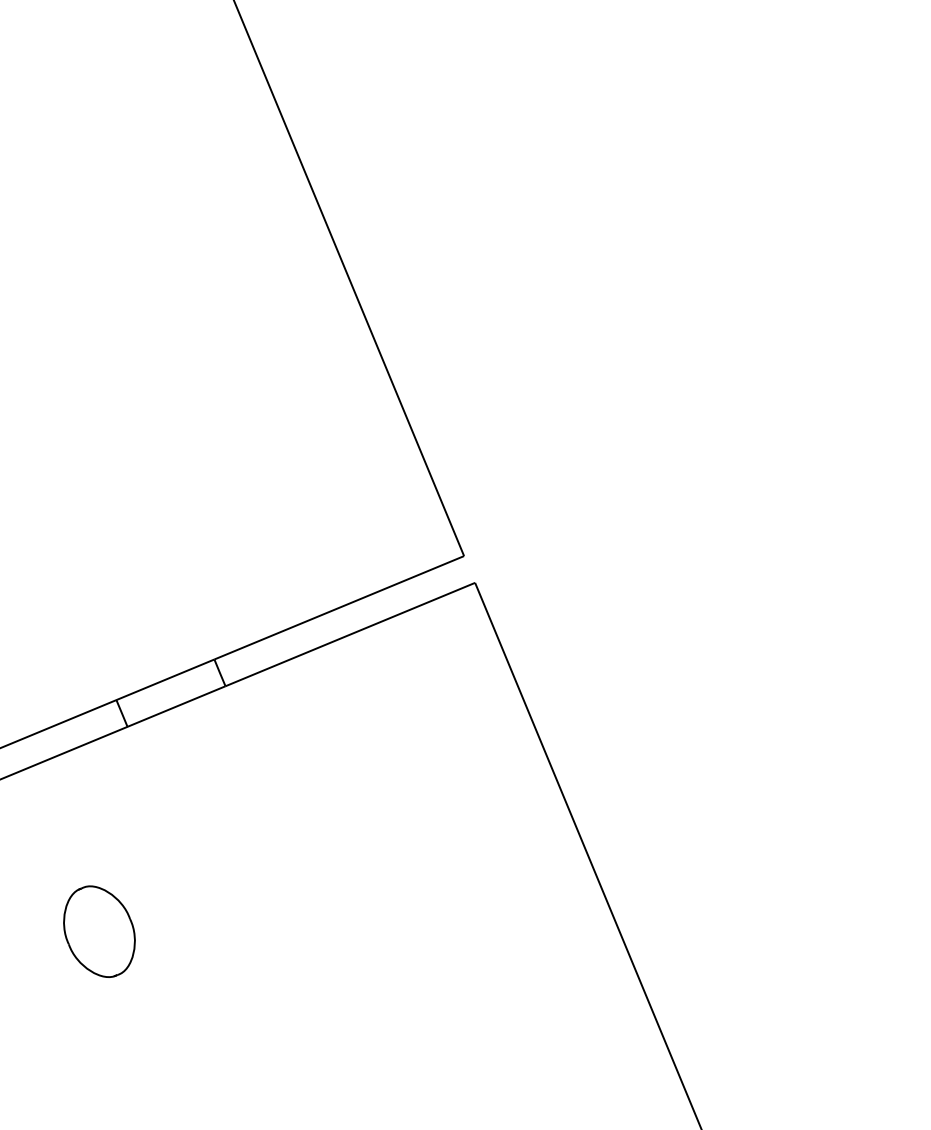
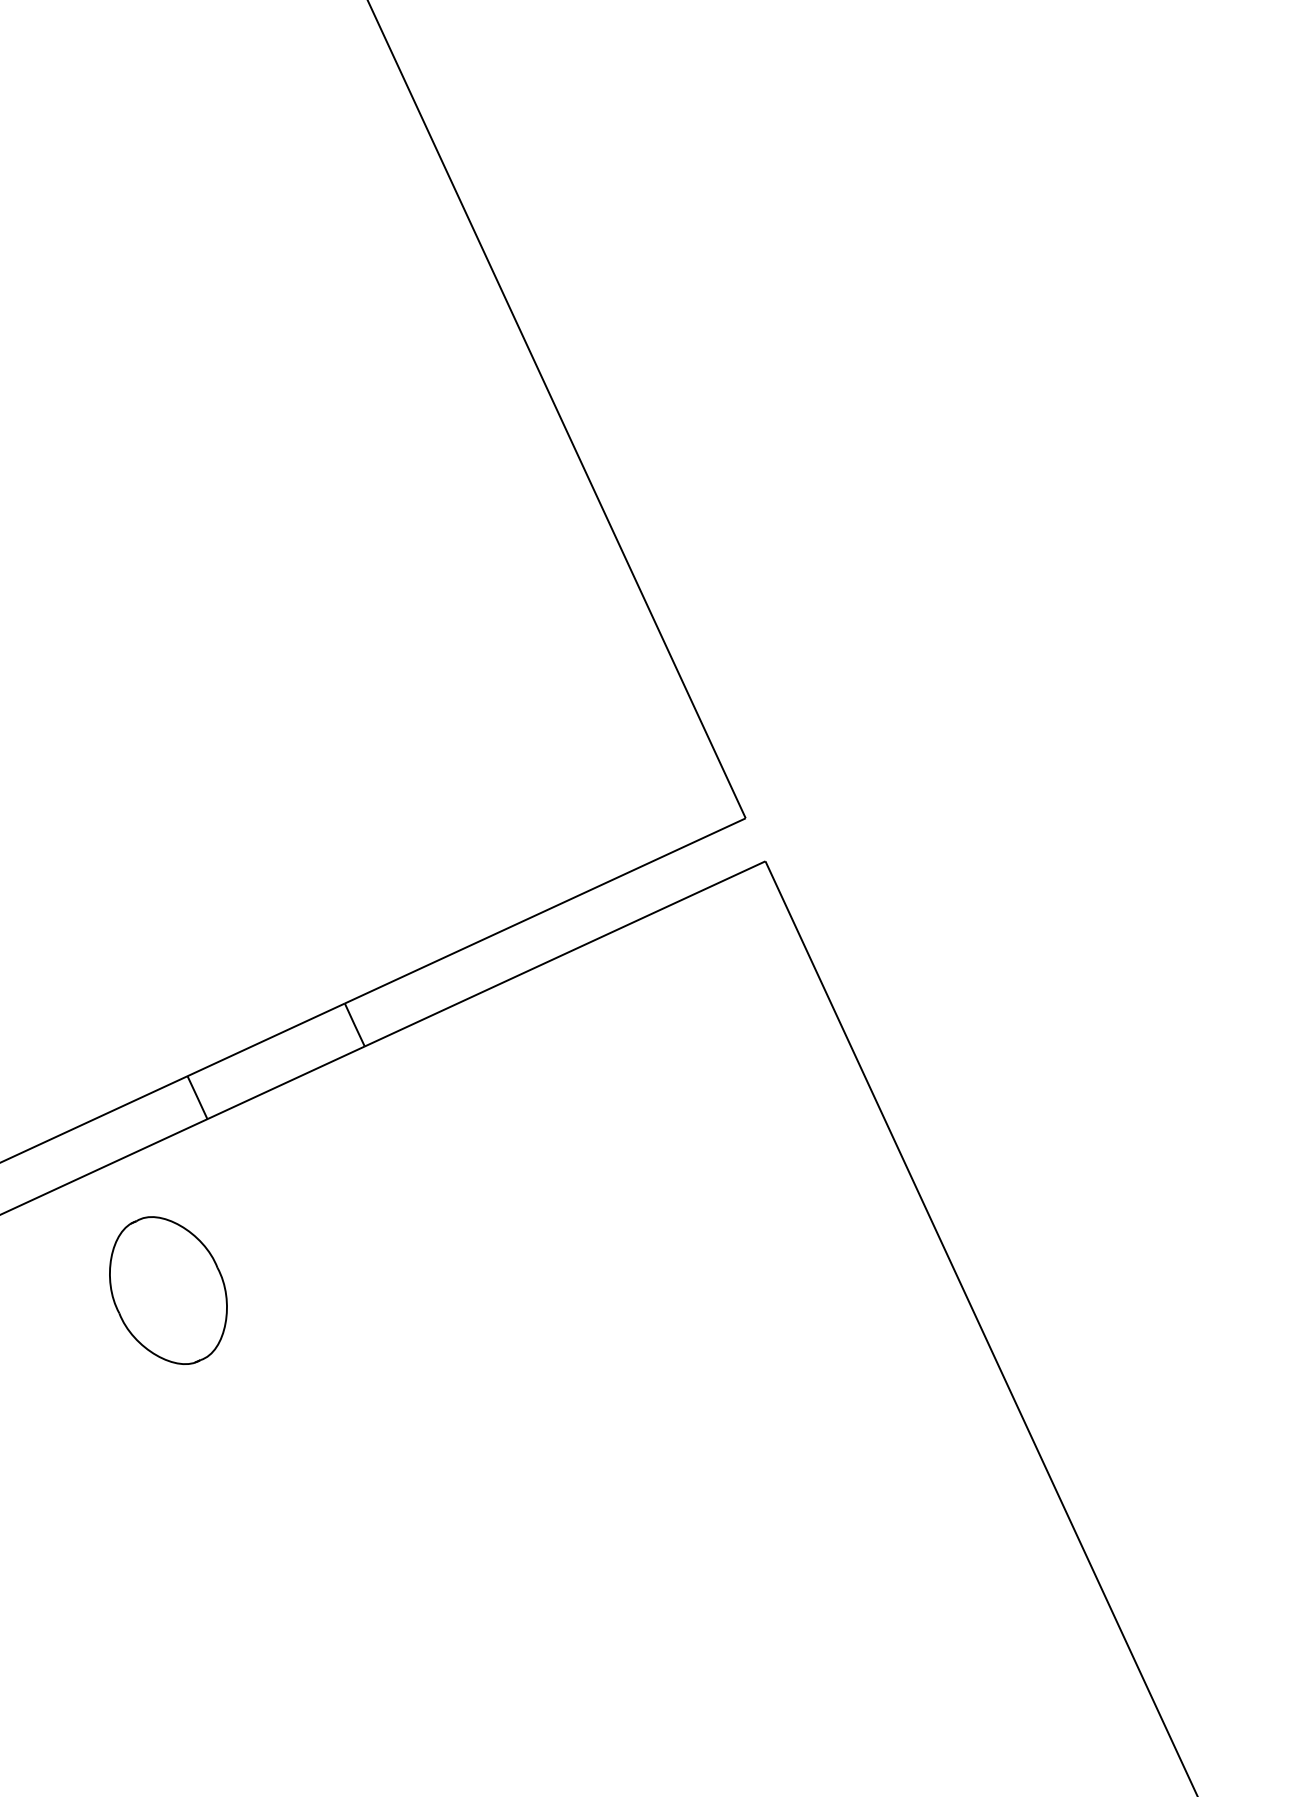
part: (99, 931) -> (168, 1290), moved

